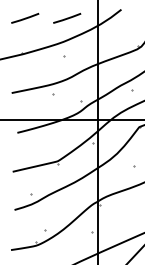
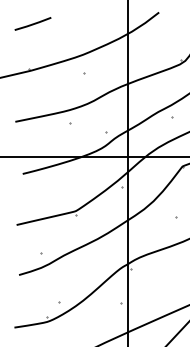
line: (66, 18) -> (87, 23), removed

